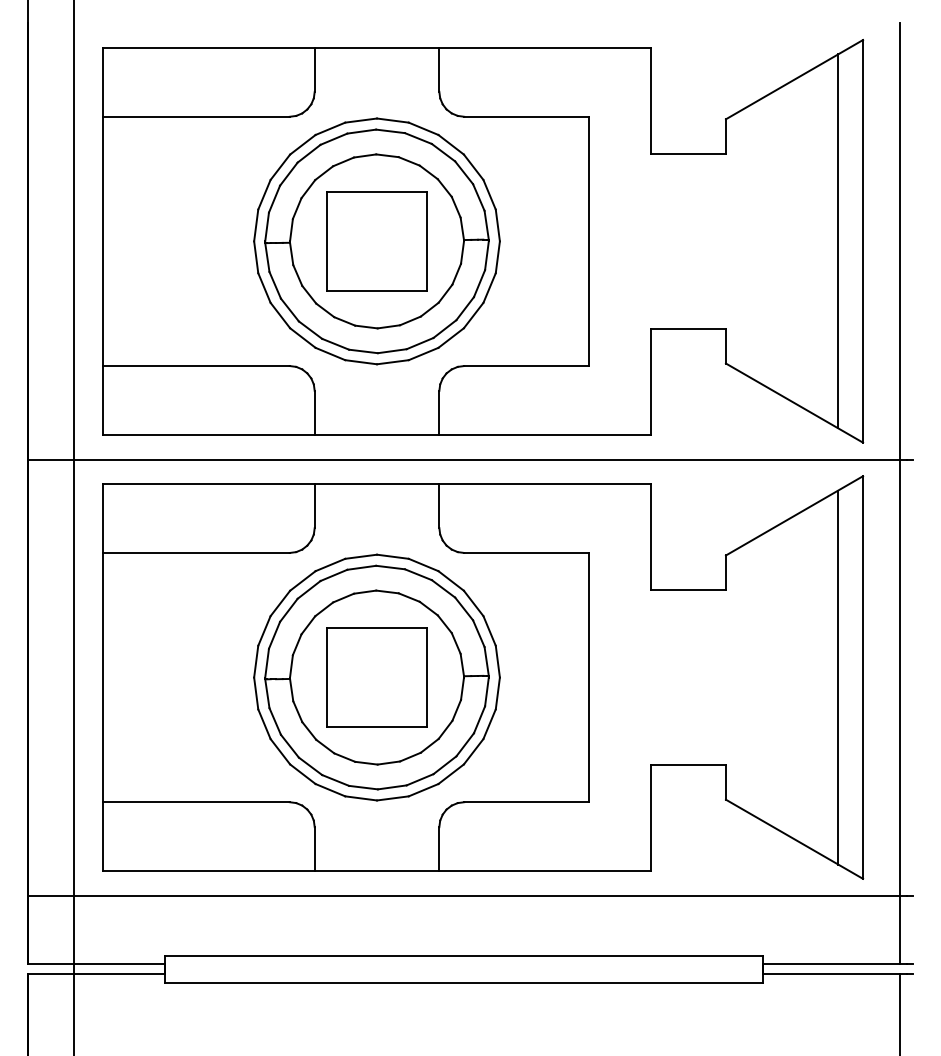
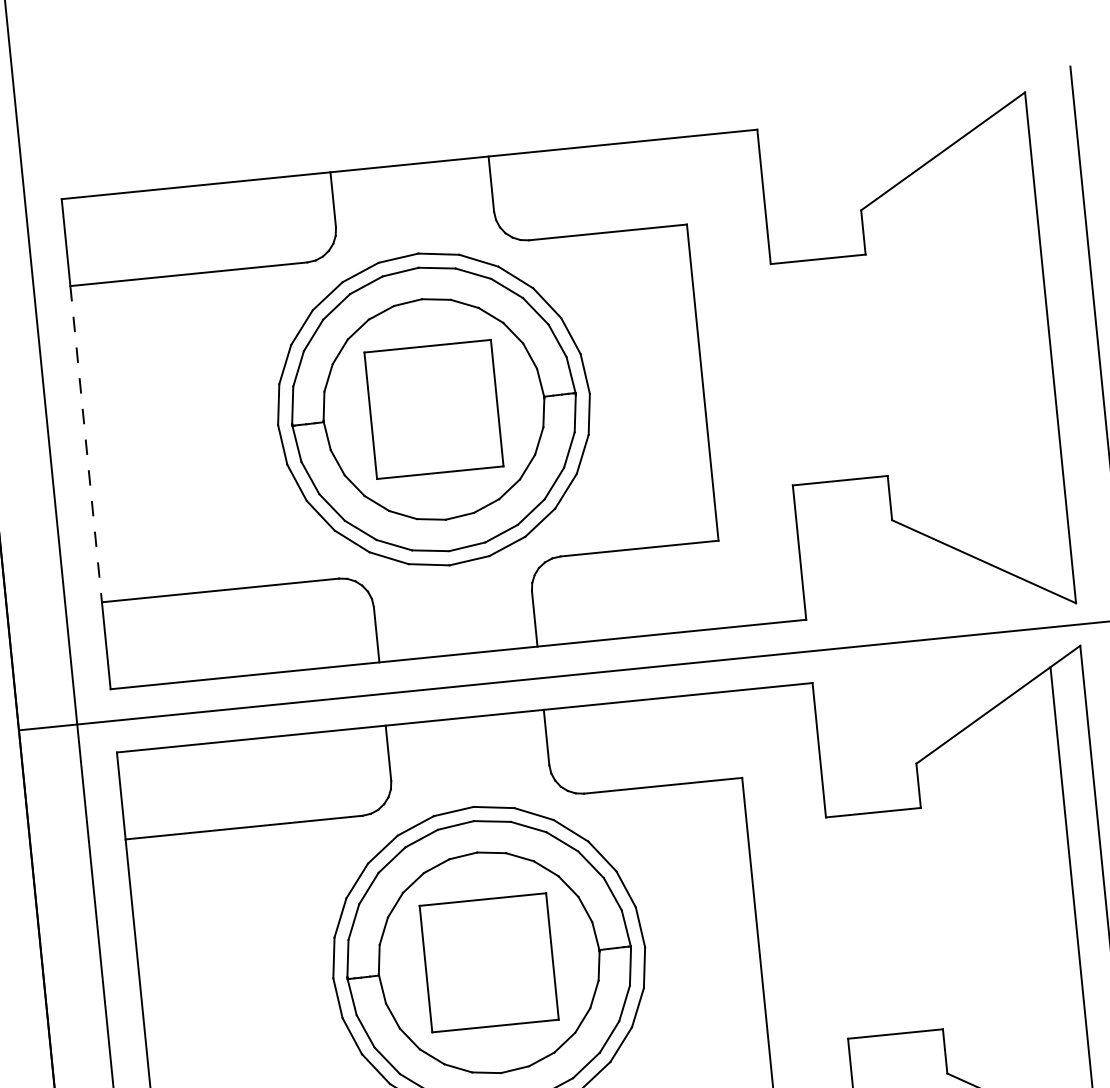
line: (102, 241) -> (85, 444), solid -> dashed
line: (838, 241) -> (1019, 351), removed

